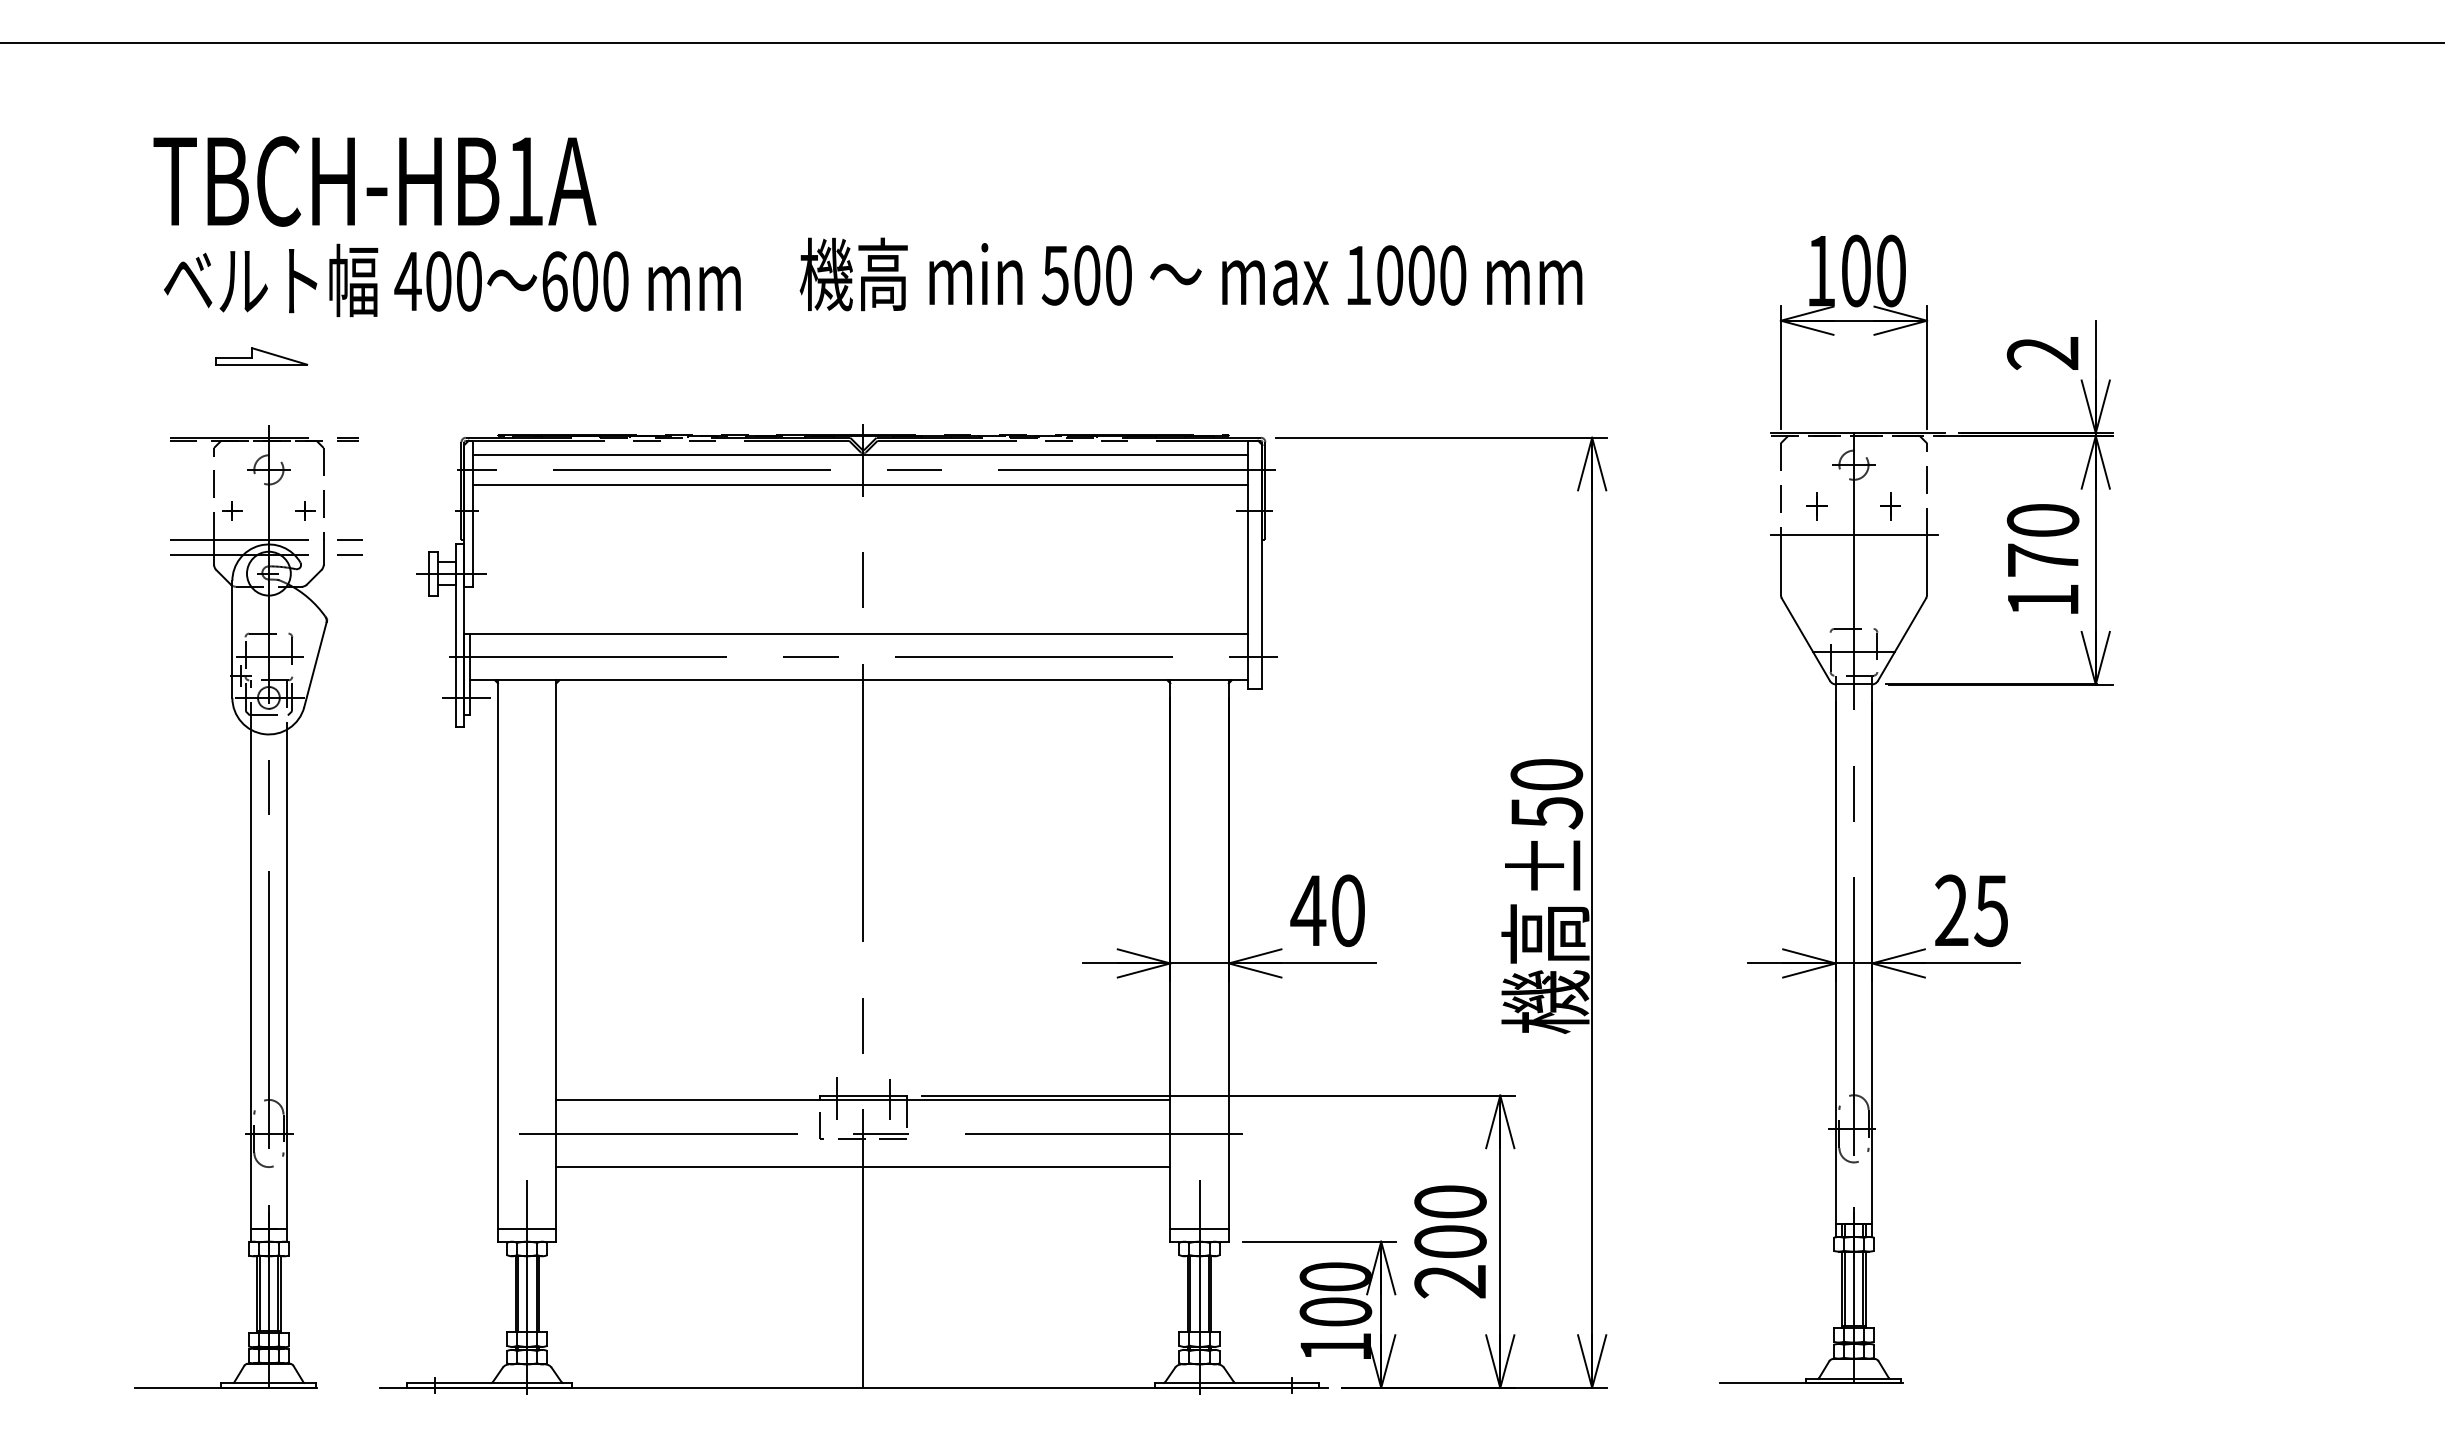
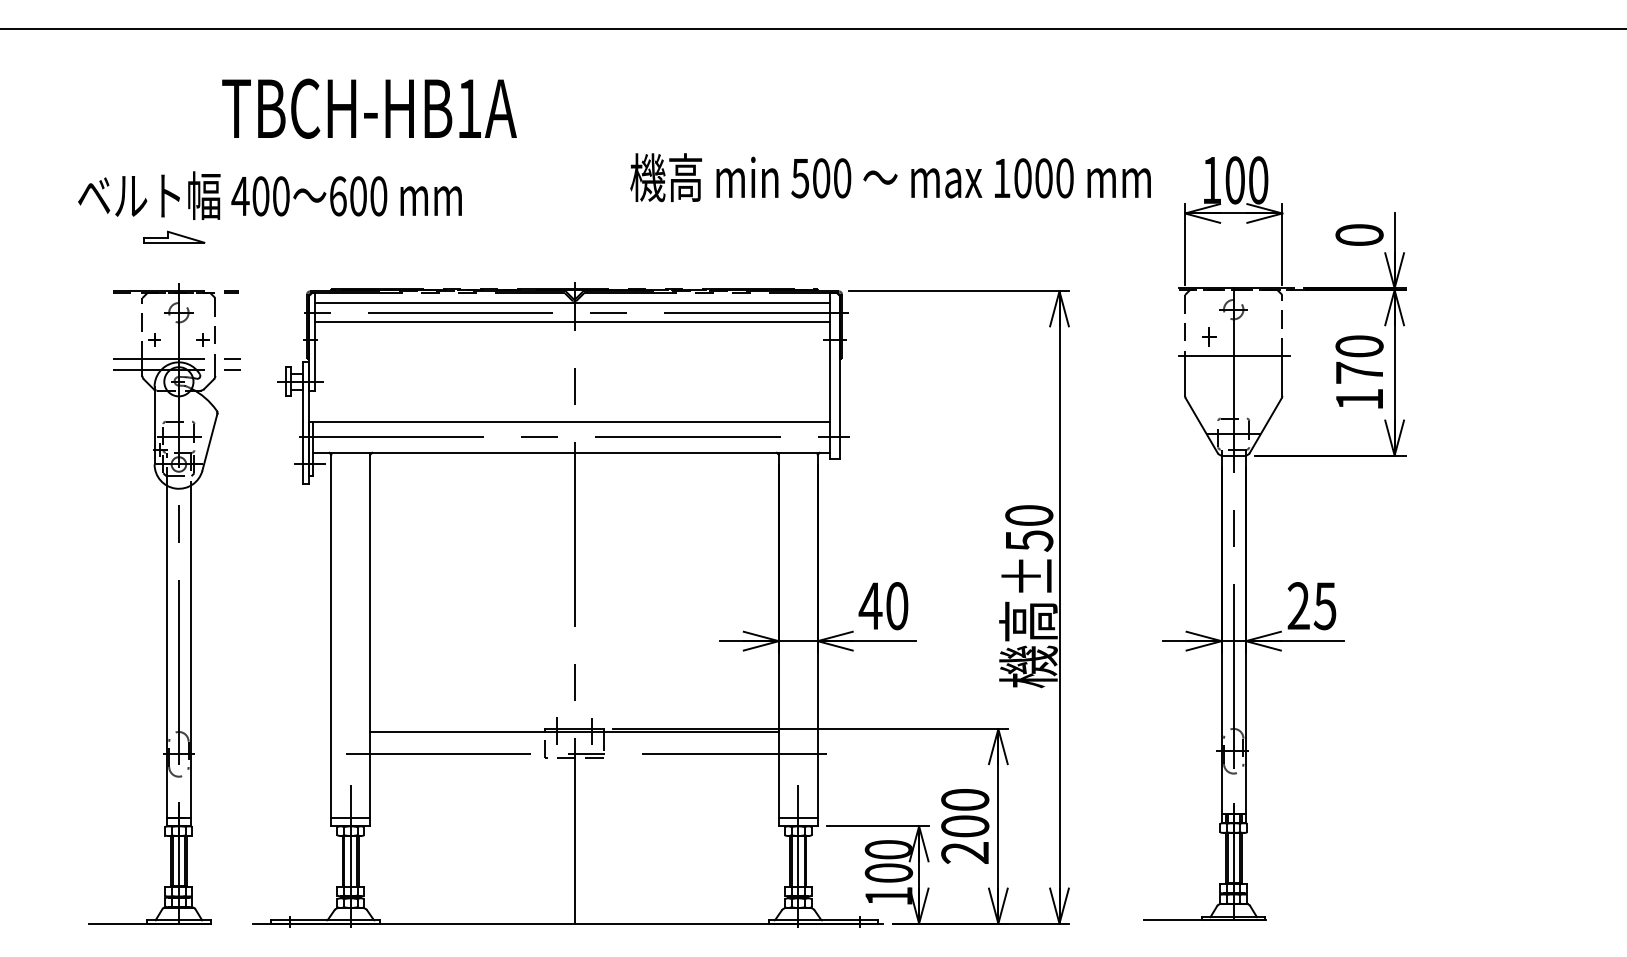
text: (374, 181) -> (369, 108), moved
text: (1190, 274) -> (890, 177), moved
text: (451, 280) -> (269, 195), moved
text: (2042, 353) -> (1359, 235), 2 -> 0
part: (1889, 505) -> (1257, 336), removed
line: (863, 1166) -> (574, 776), removed

